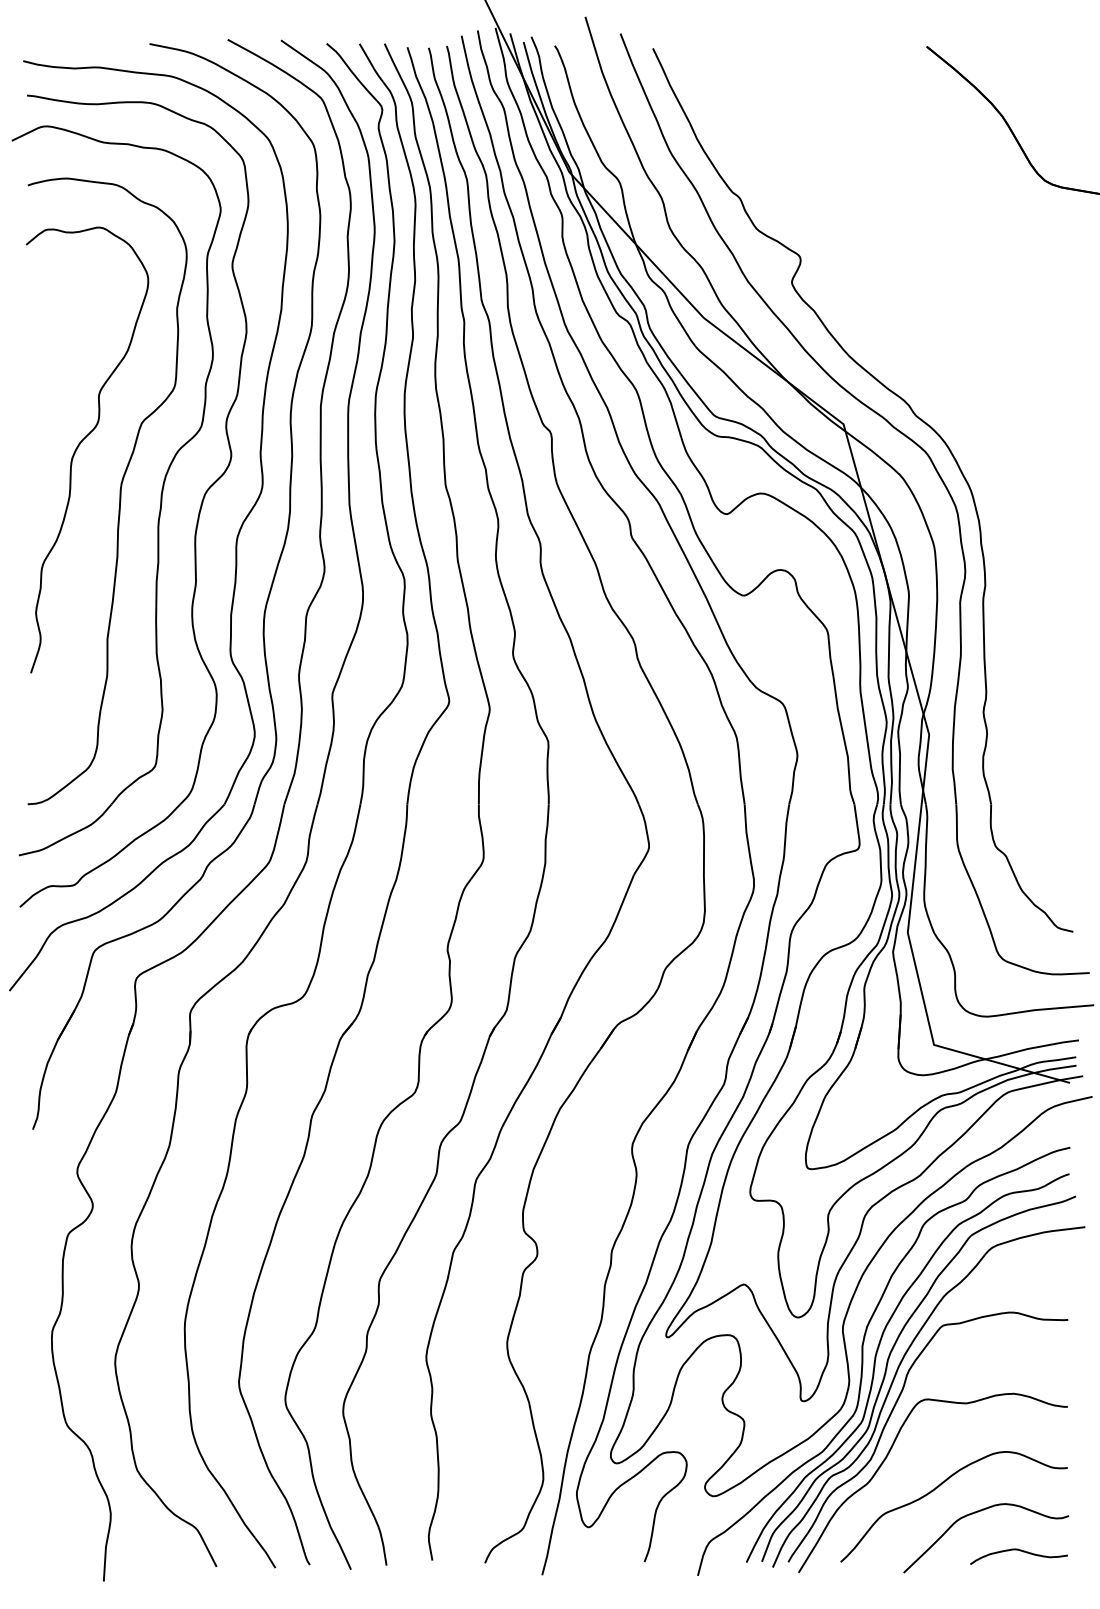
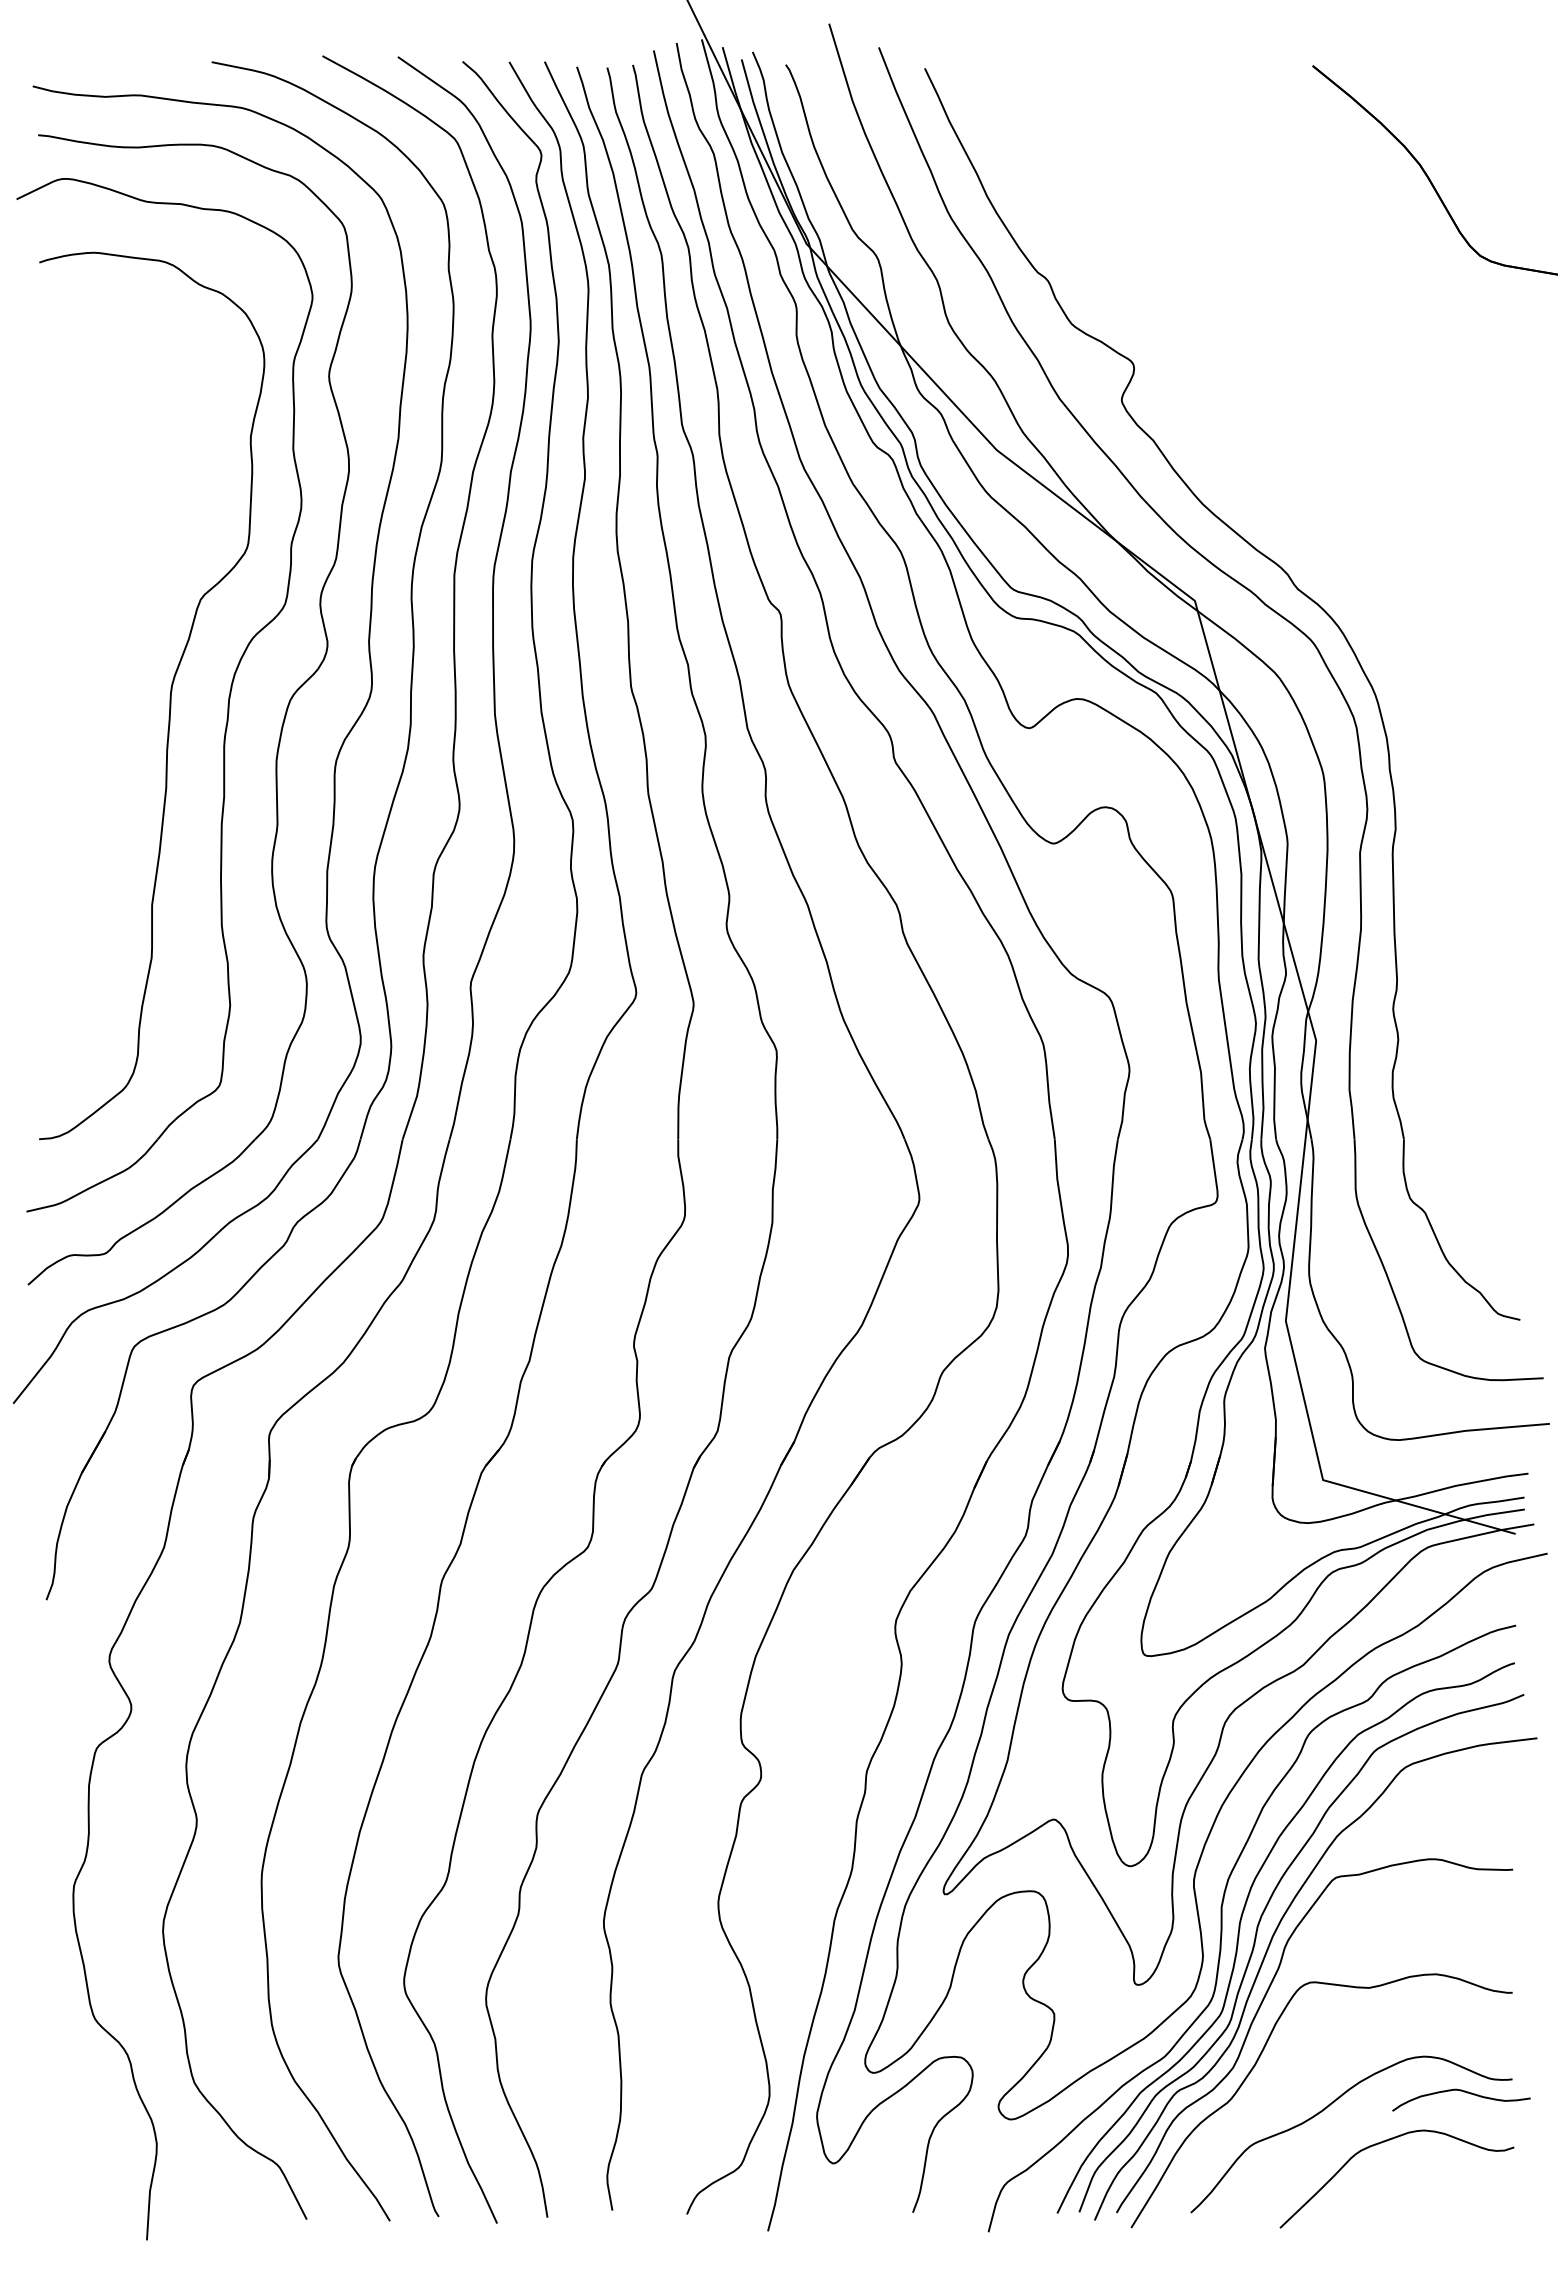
curve: (80, 444) -> (113, 629), removed
curve: (1020, 1551) -> (1463, 2092), moved

